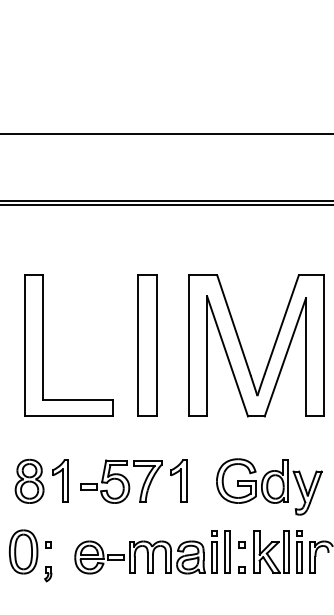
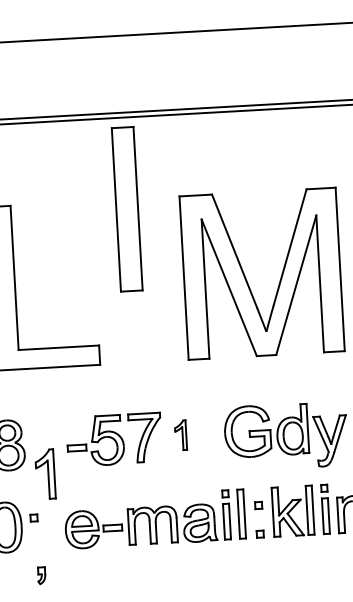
part: (147, 345) -> (127, 208), moved
part: (60, 480) -> (45, 473), moved
part: (178, 480) -> (180, 434), size x0.6
part: (48, 574) -> (41, 576), moved

